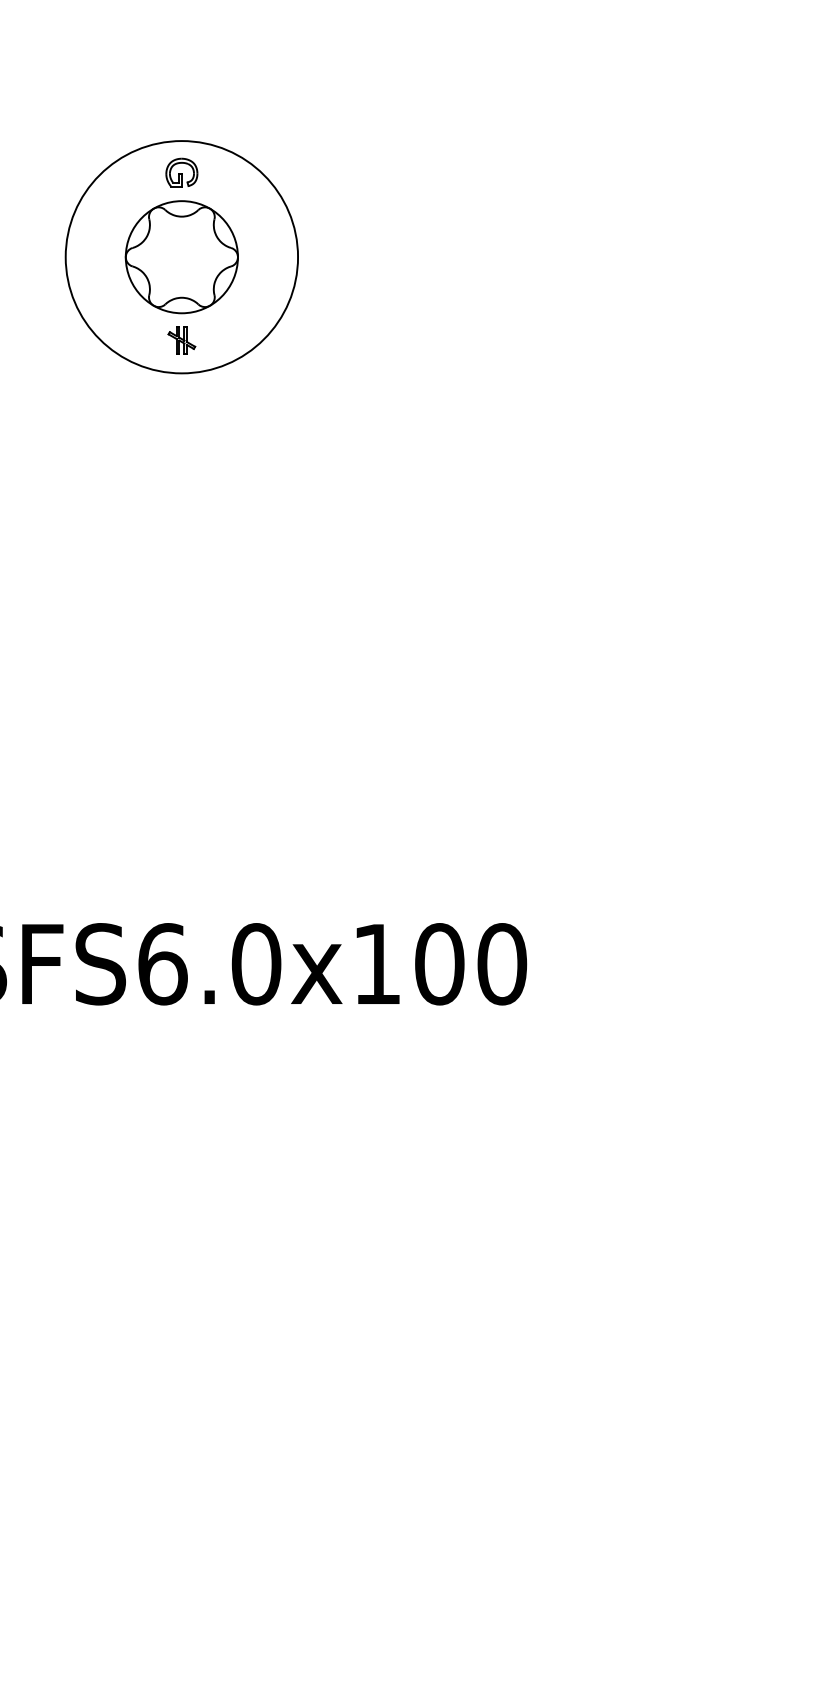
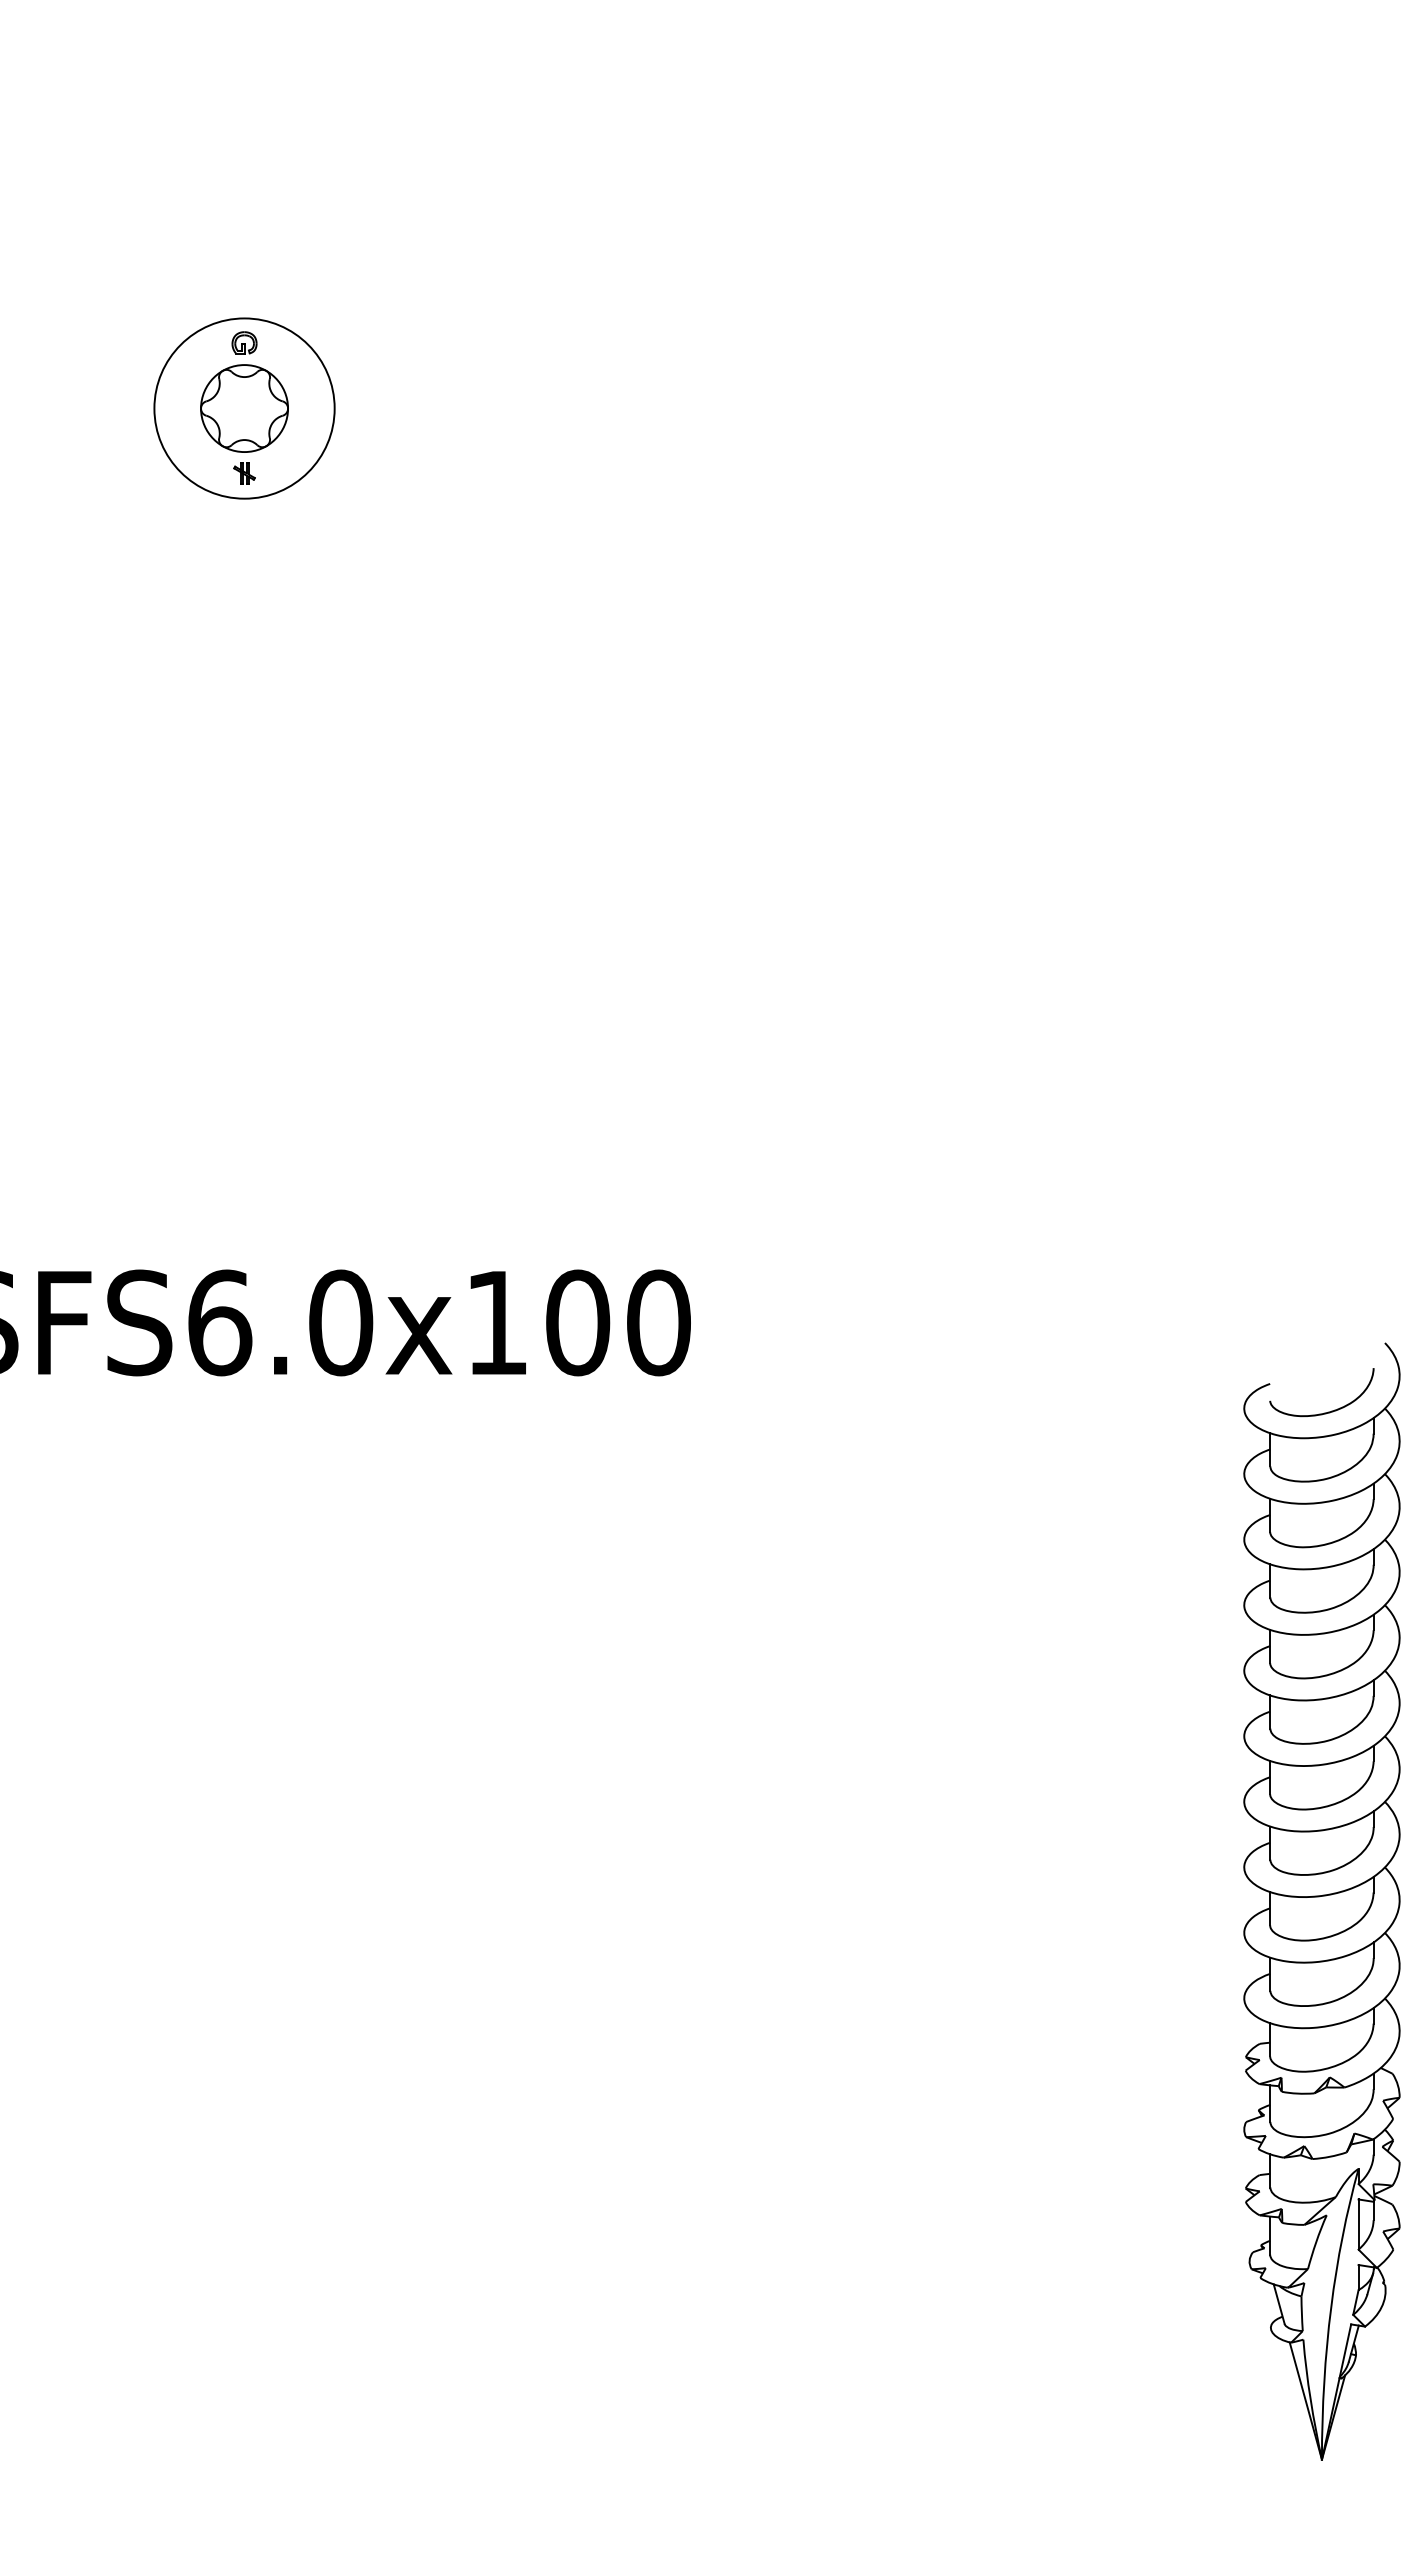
part: (181, 257) -> (244, 408), size x0.6

